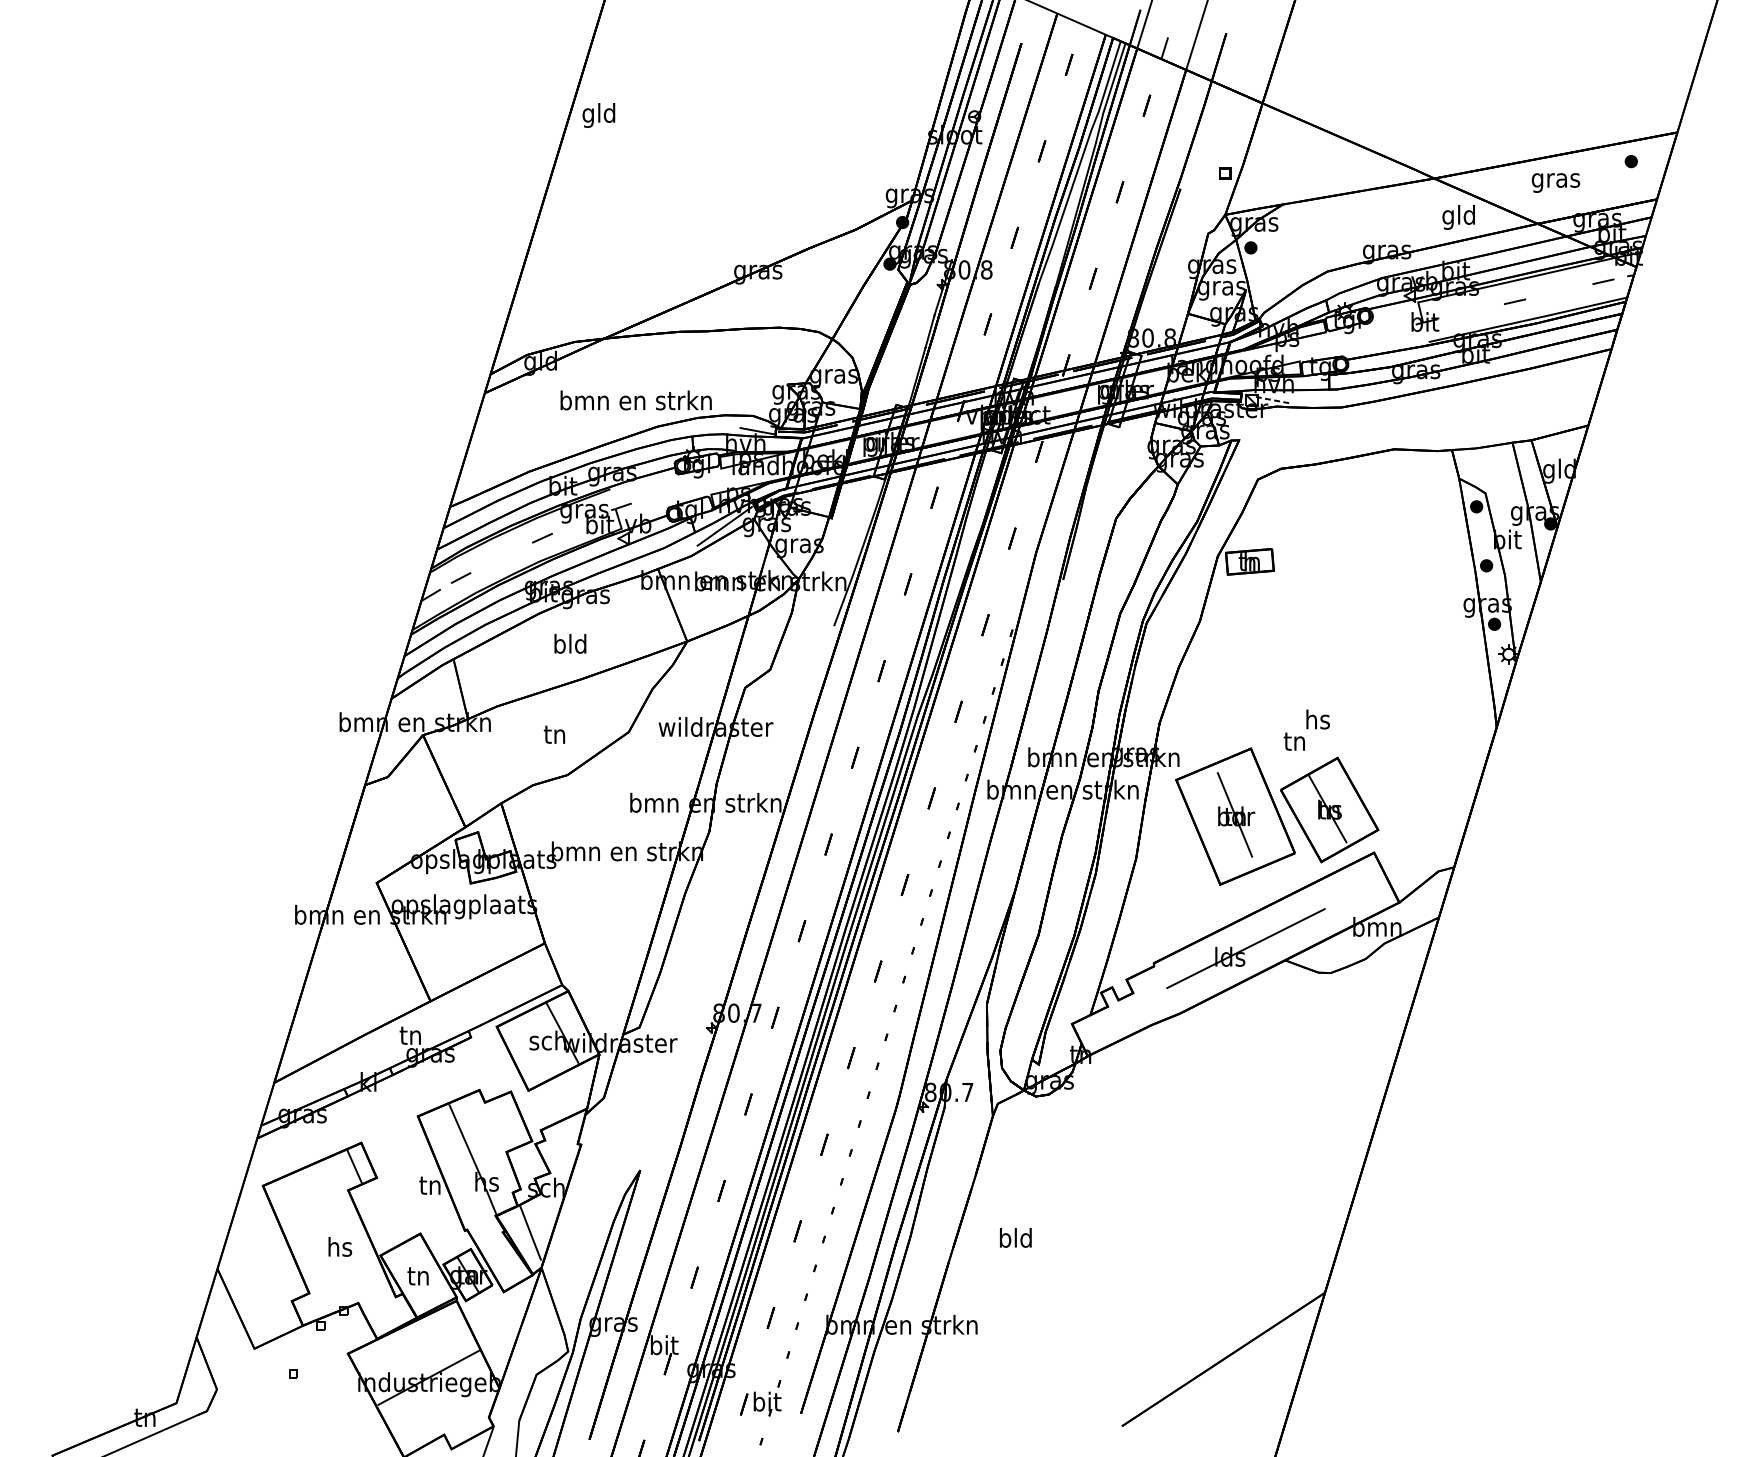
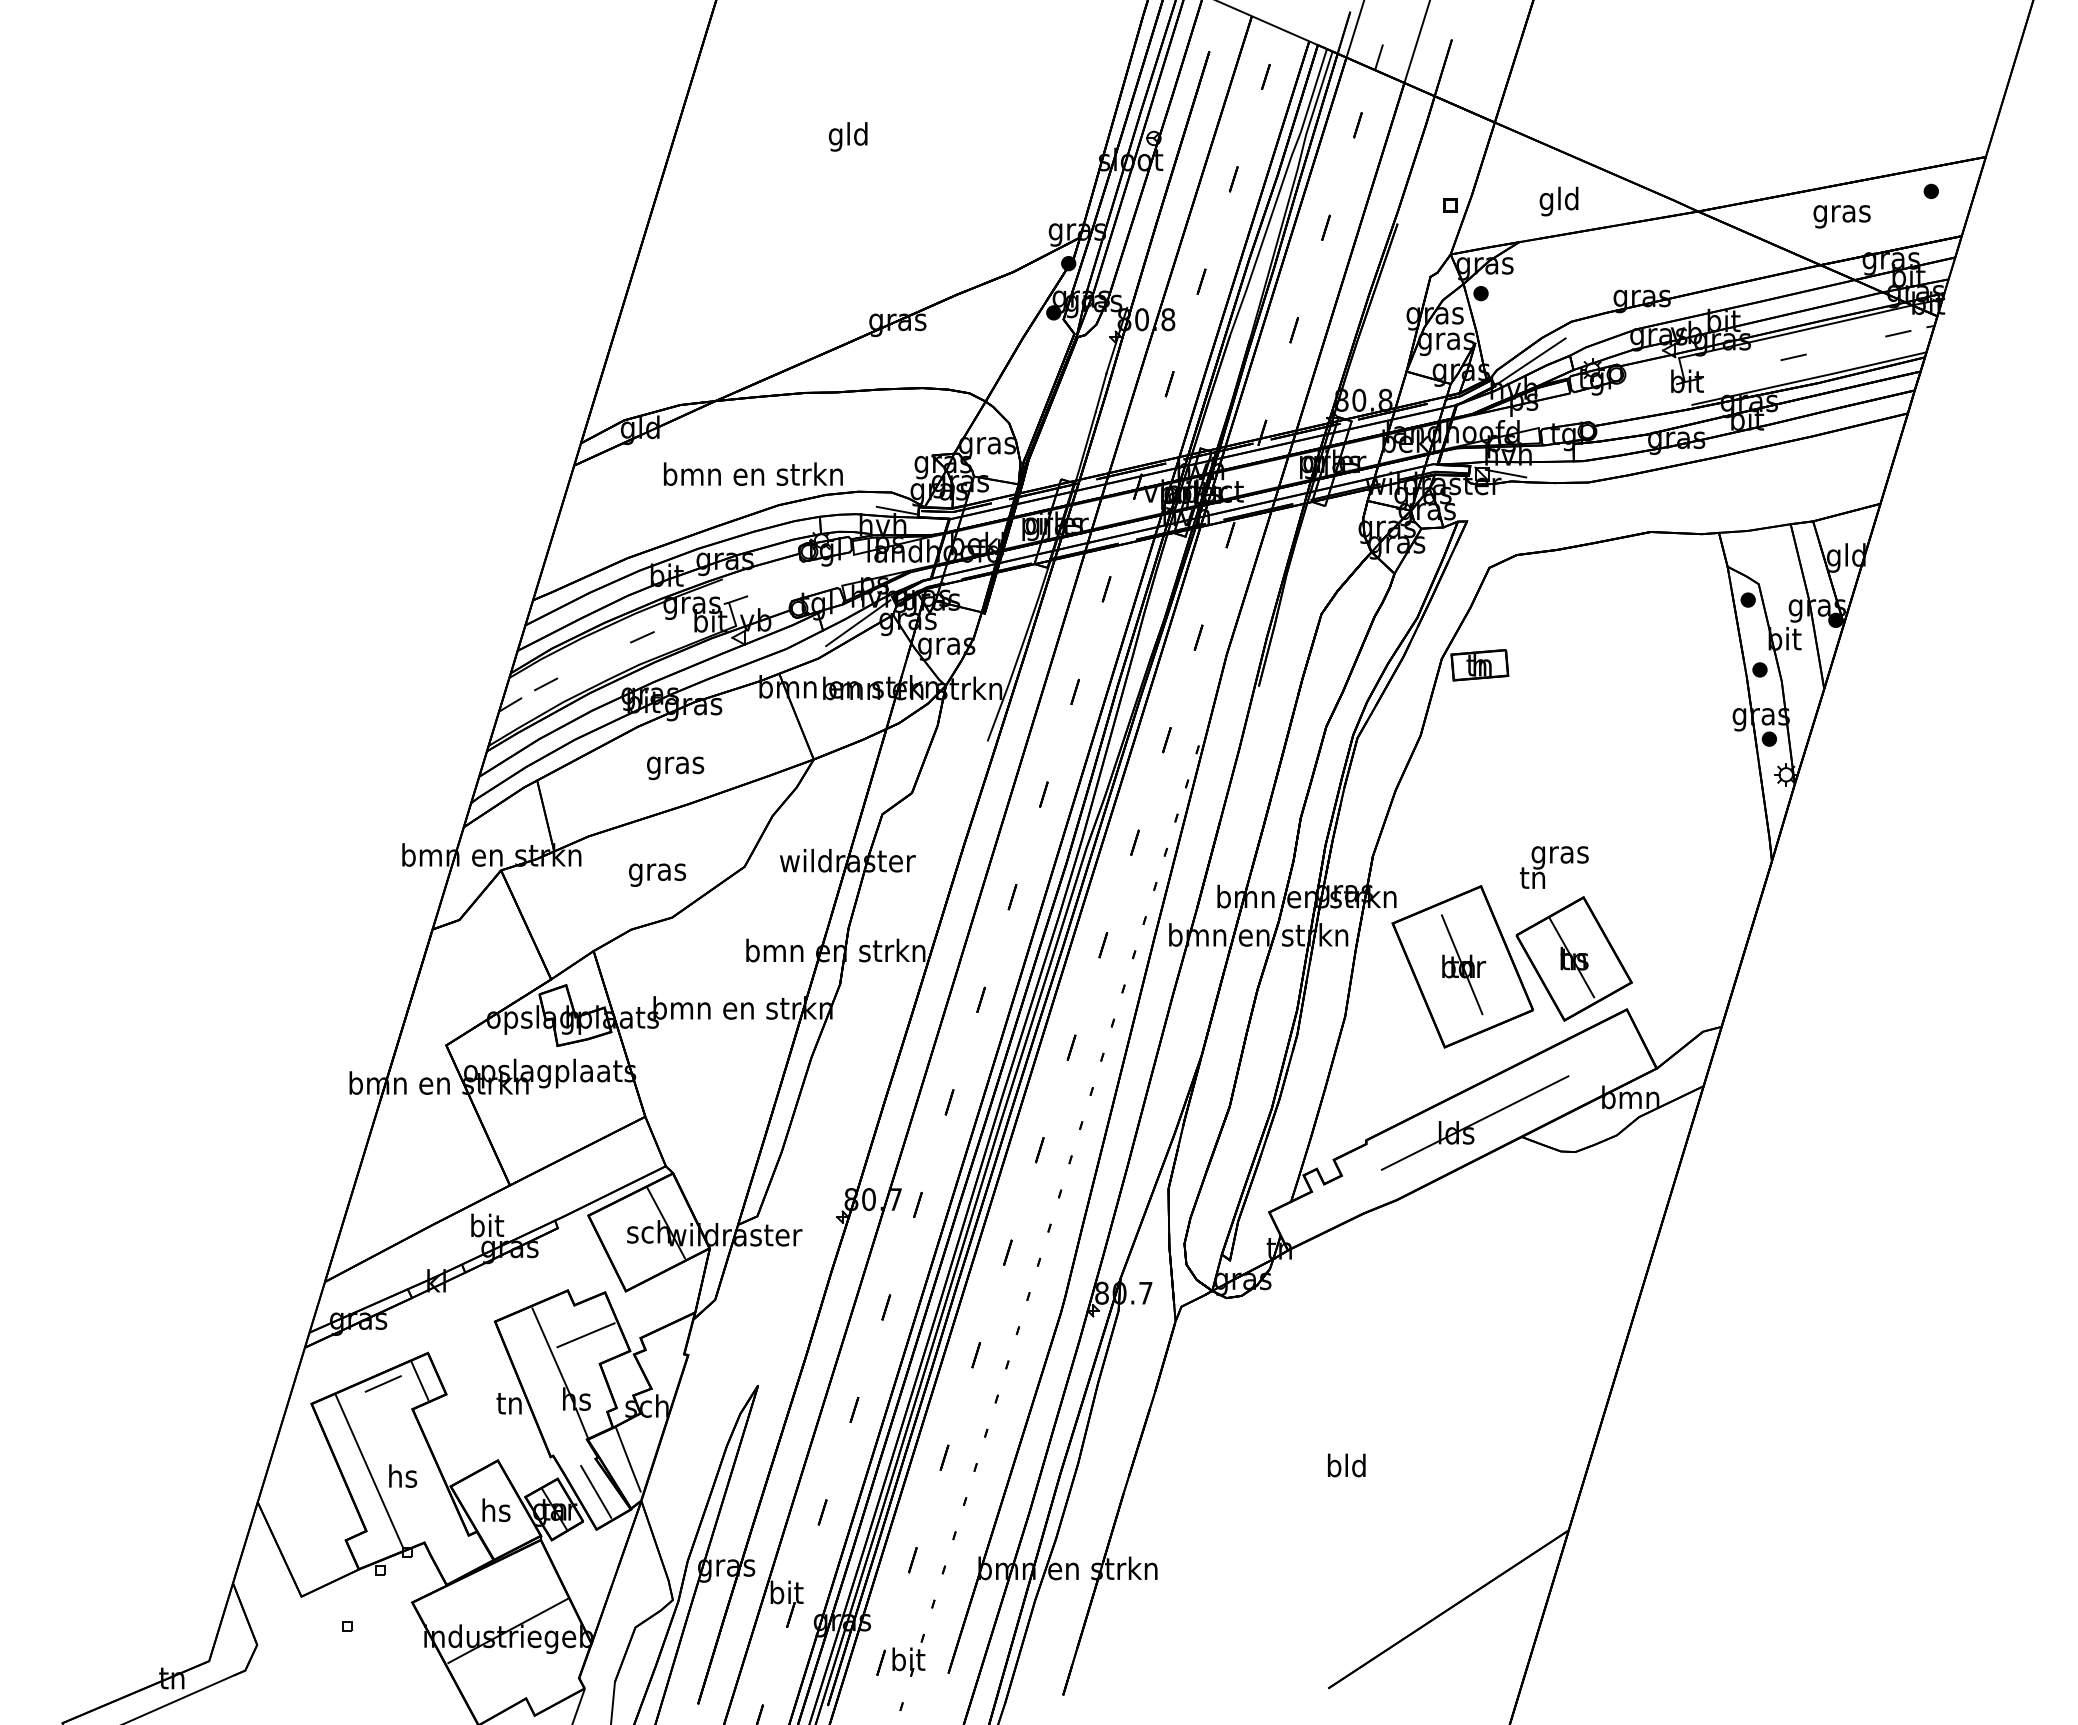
text: (598, 115) -> (847, 136), moved
text: (1458, 217) -> (1558, 201), moved
line: (1292, 305) -> (1530, 361), added
line: (1271, 399) -> (1505, 473), dashed -> solid
text: (570, 646) -> (675, 765), bld -> gras
text: (1317, 721) -> (1559, 854), hs -> gras
text: (555, 736) -> (657, 872), tn -> gras
text: (411, 1035) -> (487, 1225), tn -> bit
line: (494, 1128) -> (585, 1335), added
line: (322, 1168) -> (382, 1383), added
text: (1015, 1237) -> (1346, 1465), moved
line: (311, 1242) -> (368, 1470), added
line: (503, 1259) -> (596, 1491), added
text: (419, 1275) -> (496, 1510), tn -> hs

